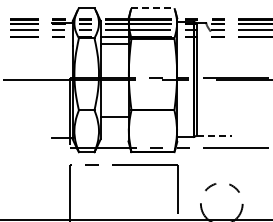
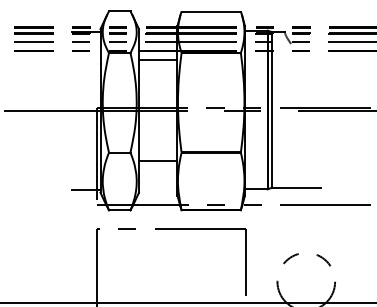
line: (152, 8) -> (210, 11), dashed -> solid
line: (214, 136) -> (296, 188), dashed -> solid

